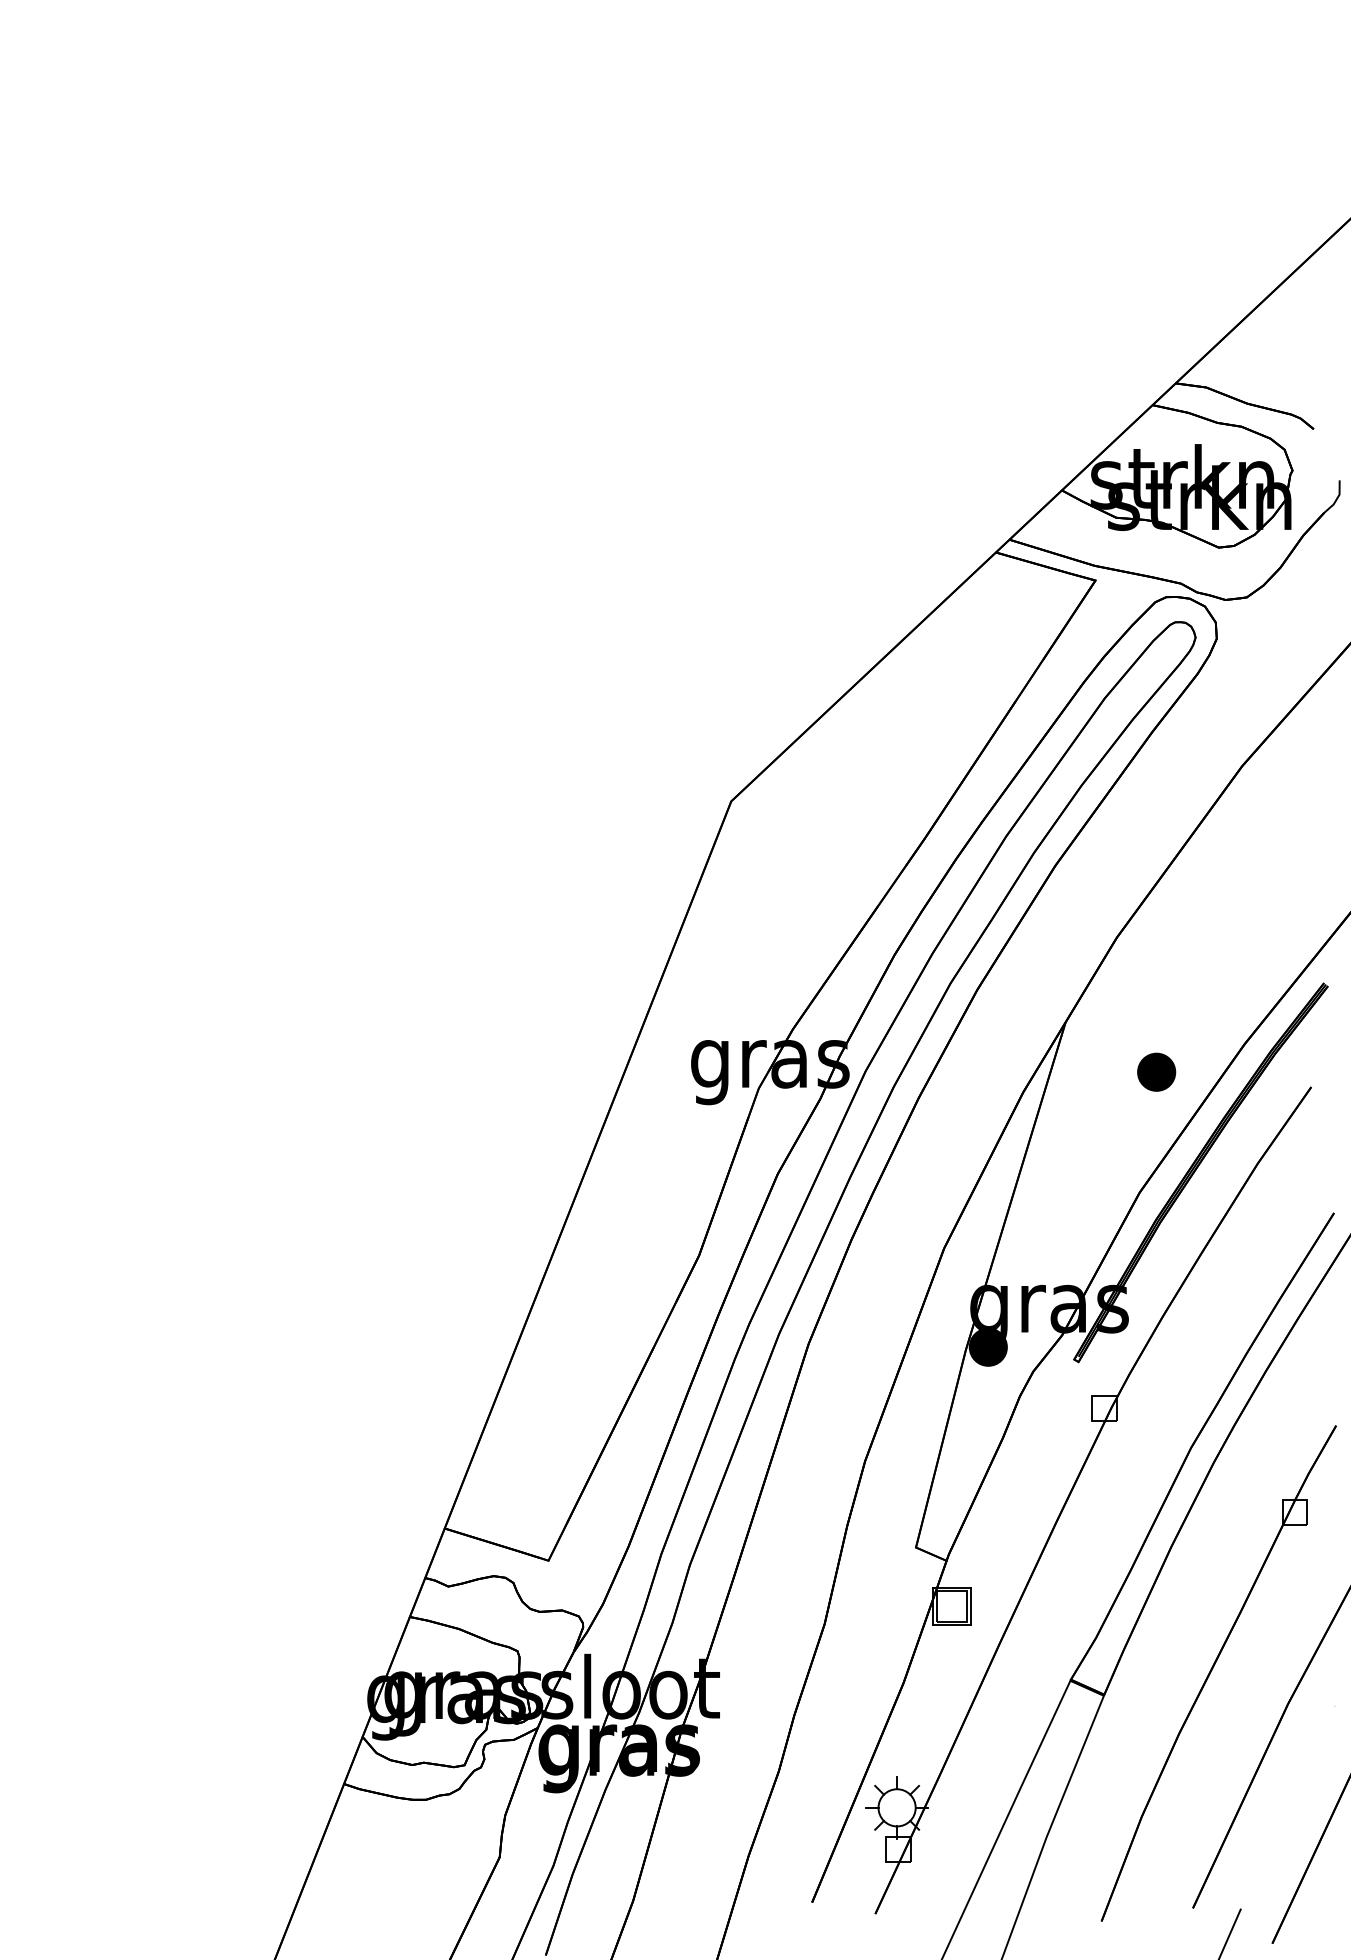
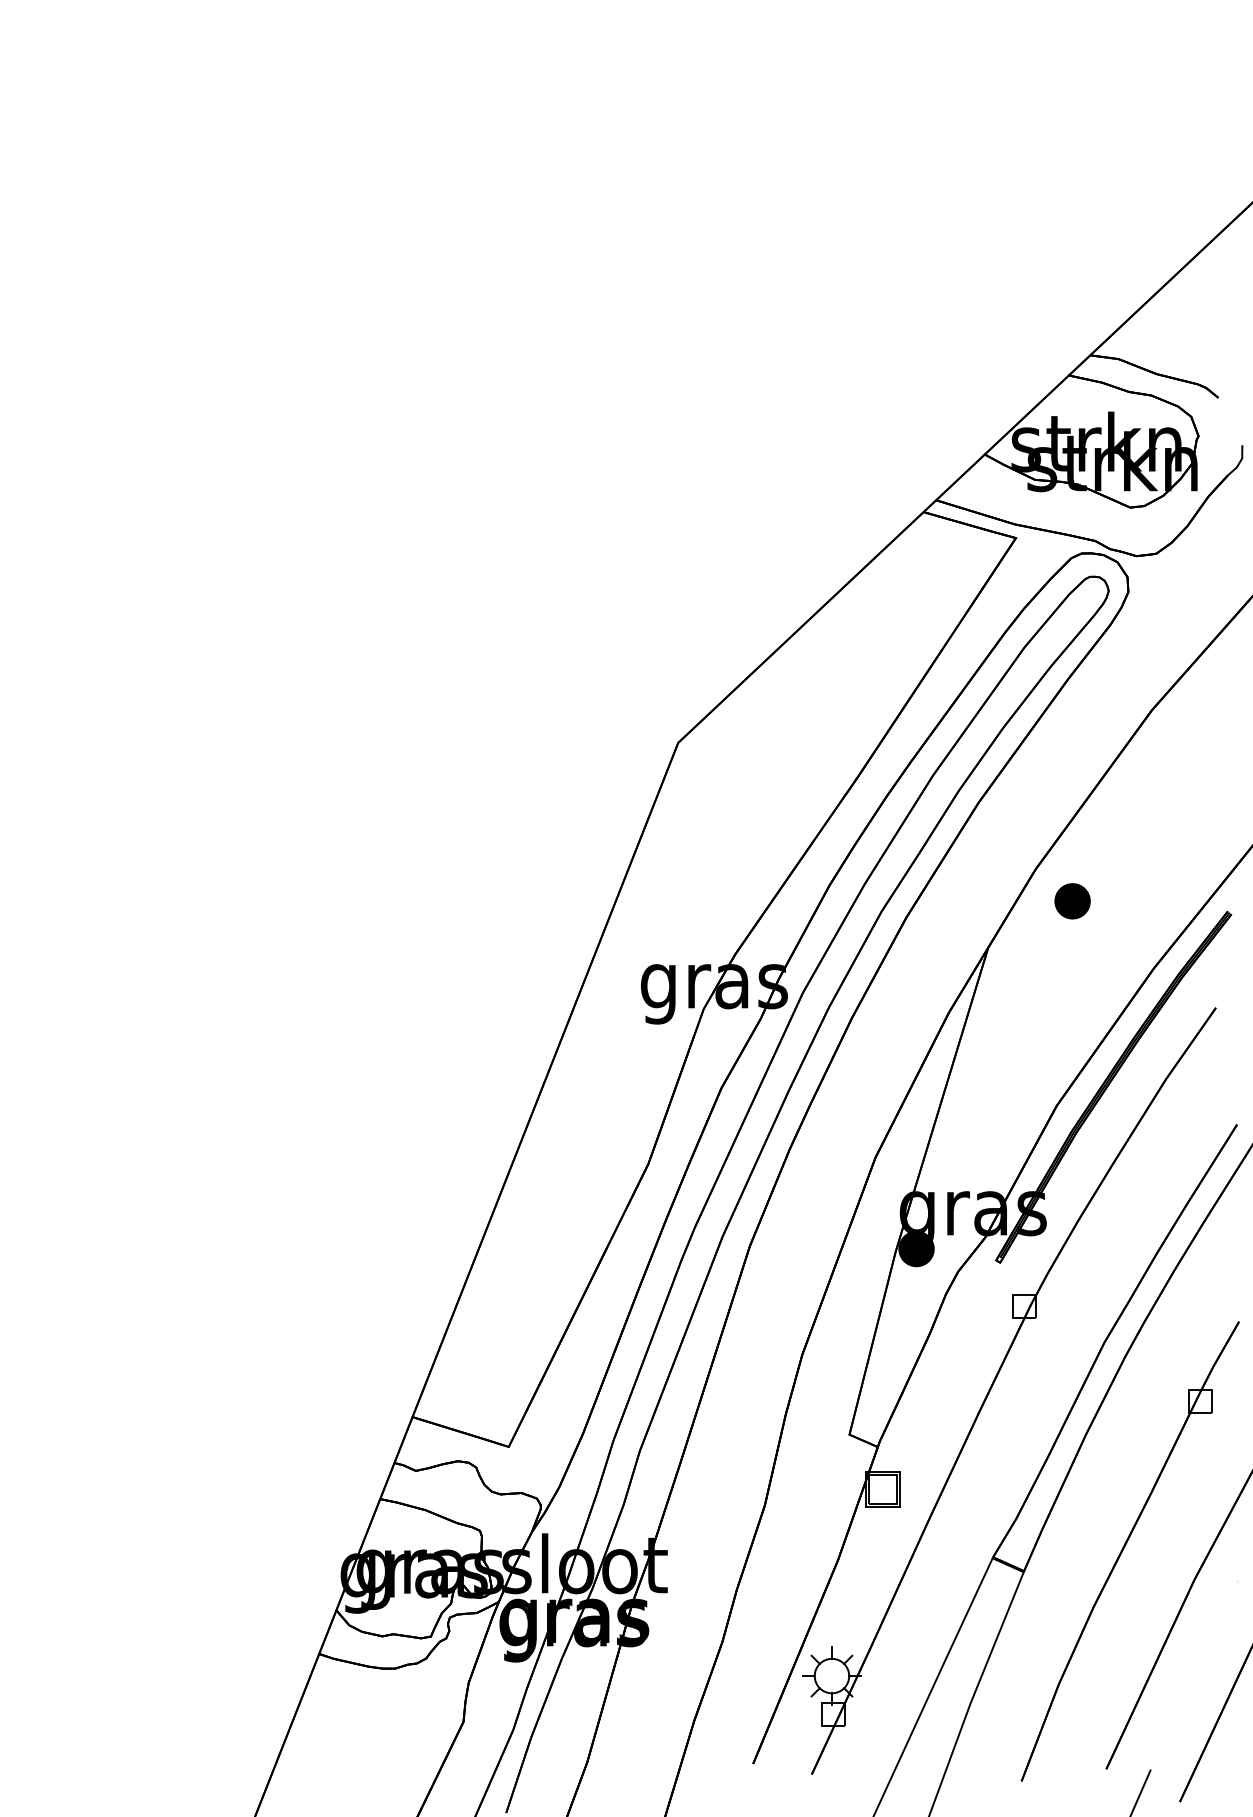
part: (1156, 1071) -> (1072, 900), moved

